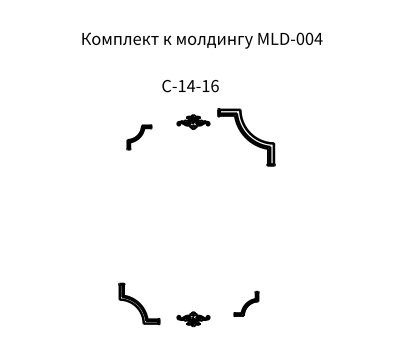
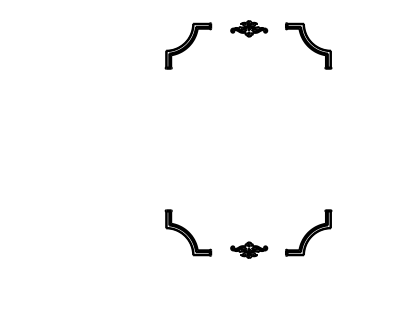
part: (139, 137) -> (188, 46), size x1.67
part: (246, 137) -> (308, 46), size x0.71
part: (246, 303) -> (308, 232), size x1.67

